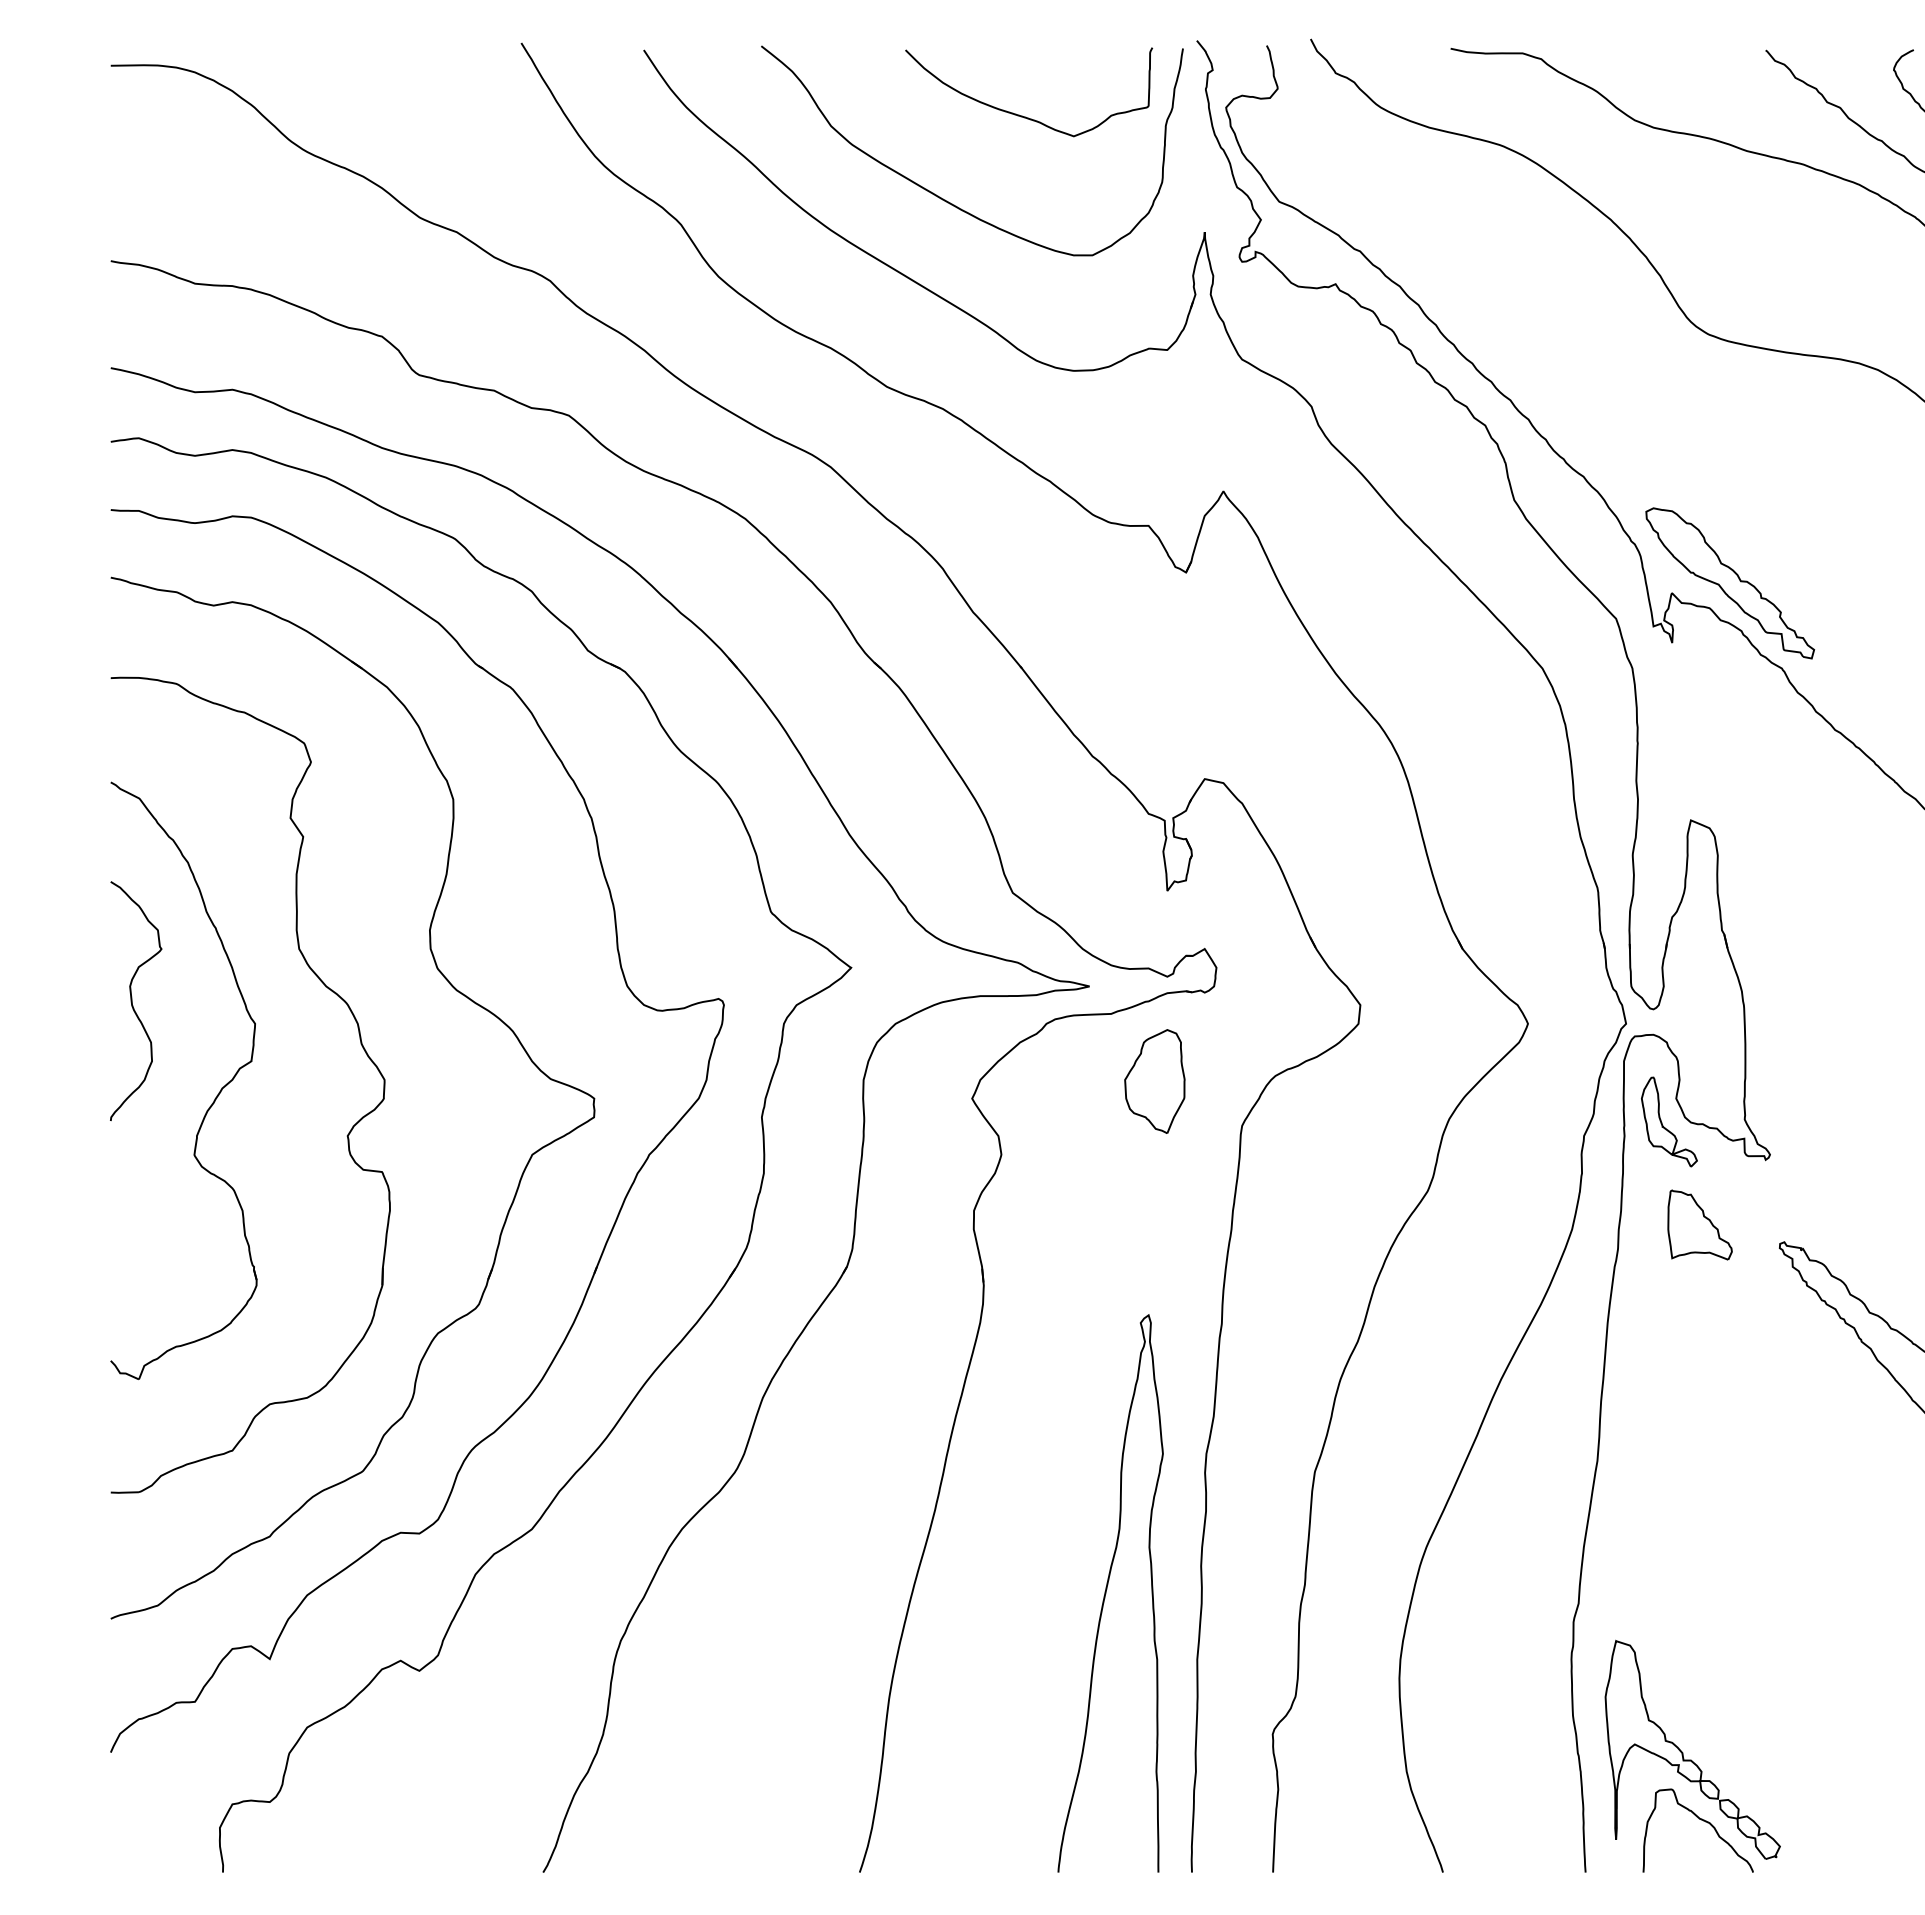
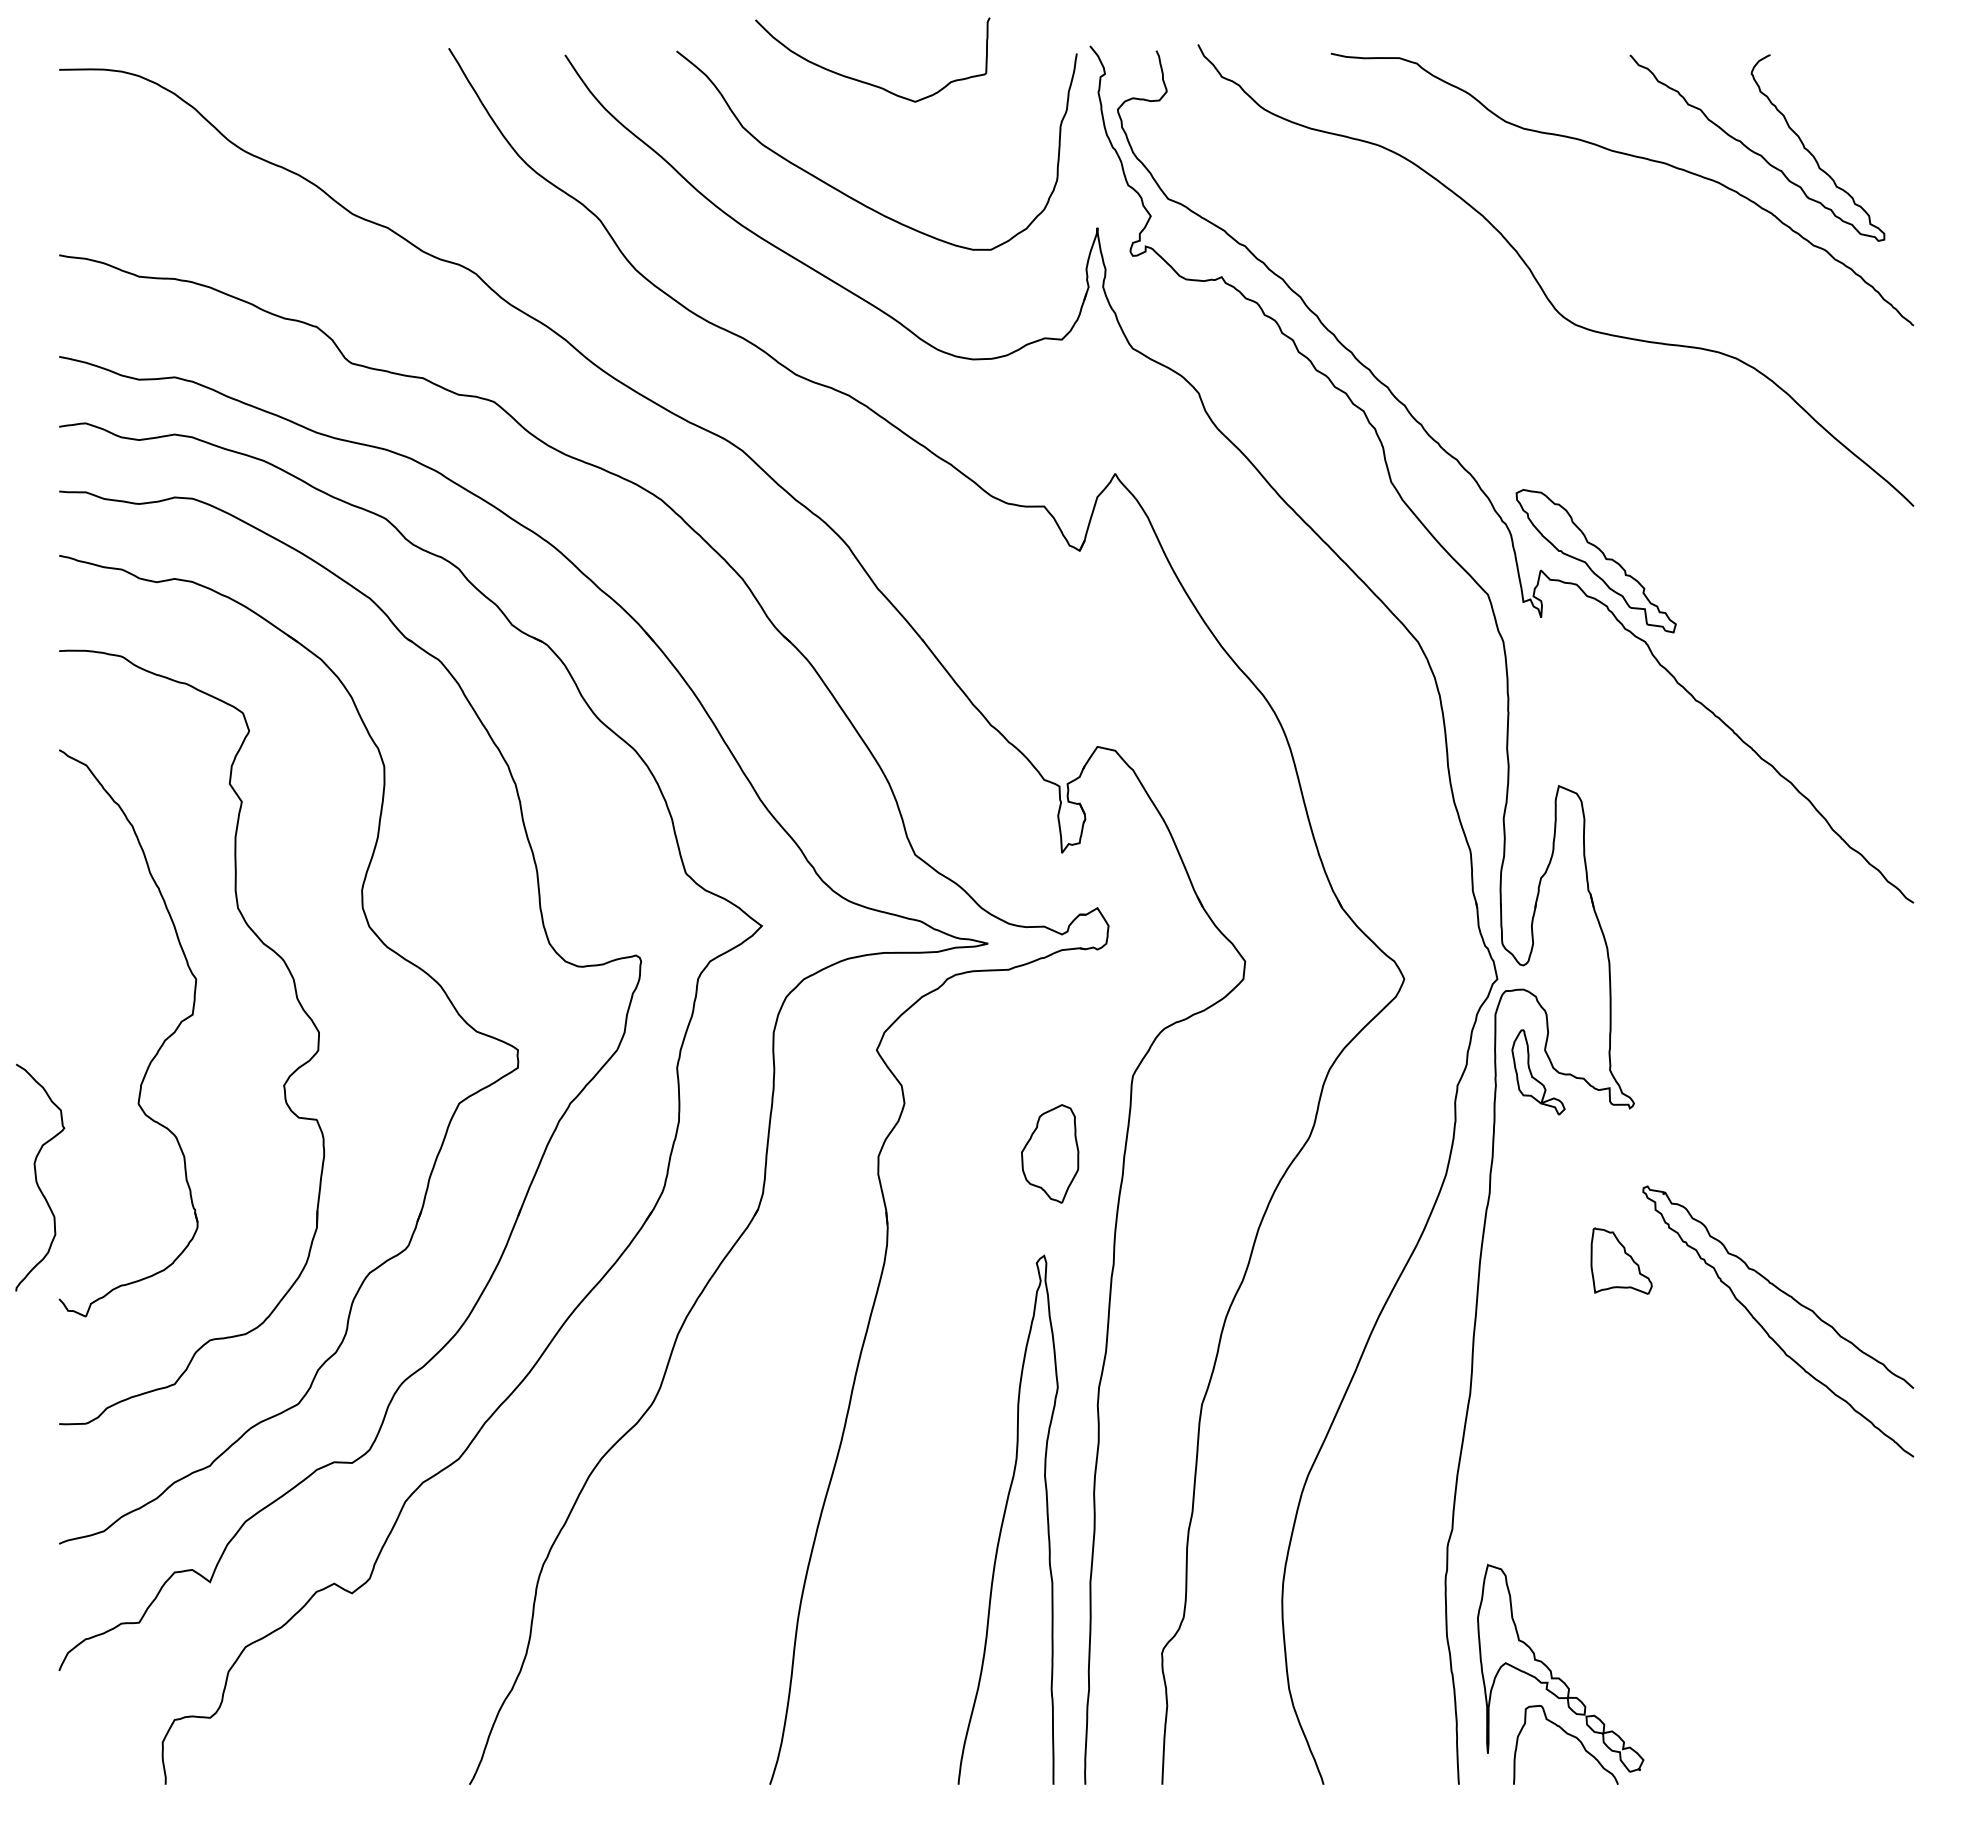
curve: (1024, 115) -> (868, 82), moved
curve: (133, 1003) -> (37, 1179), moved
part: (1155, 1081) -> (1050, 1153), moved
part: (1699, 1224) -> (1621, 1260), moved

